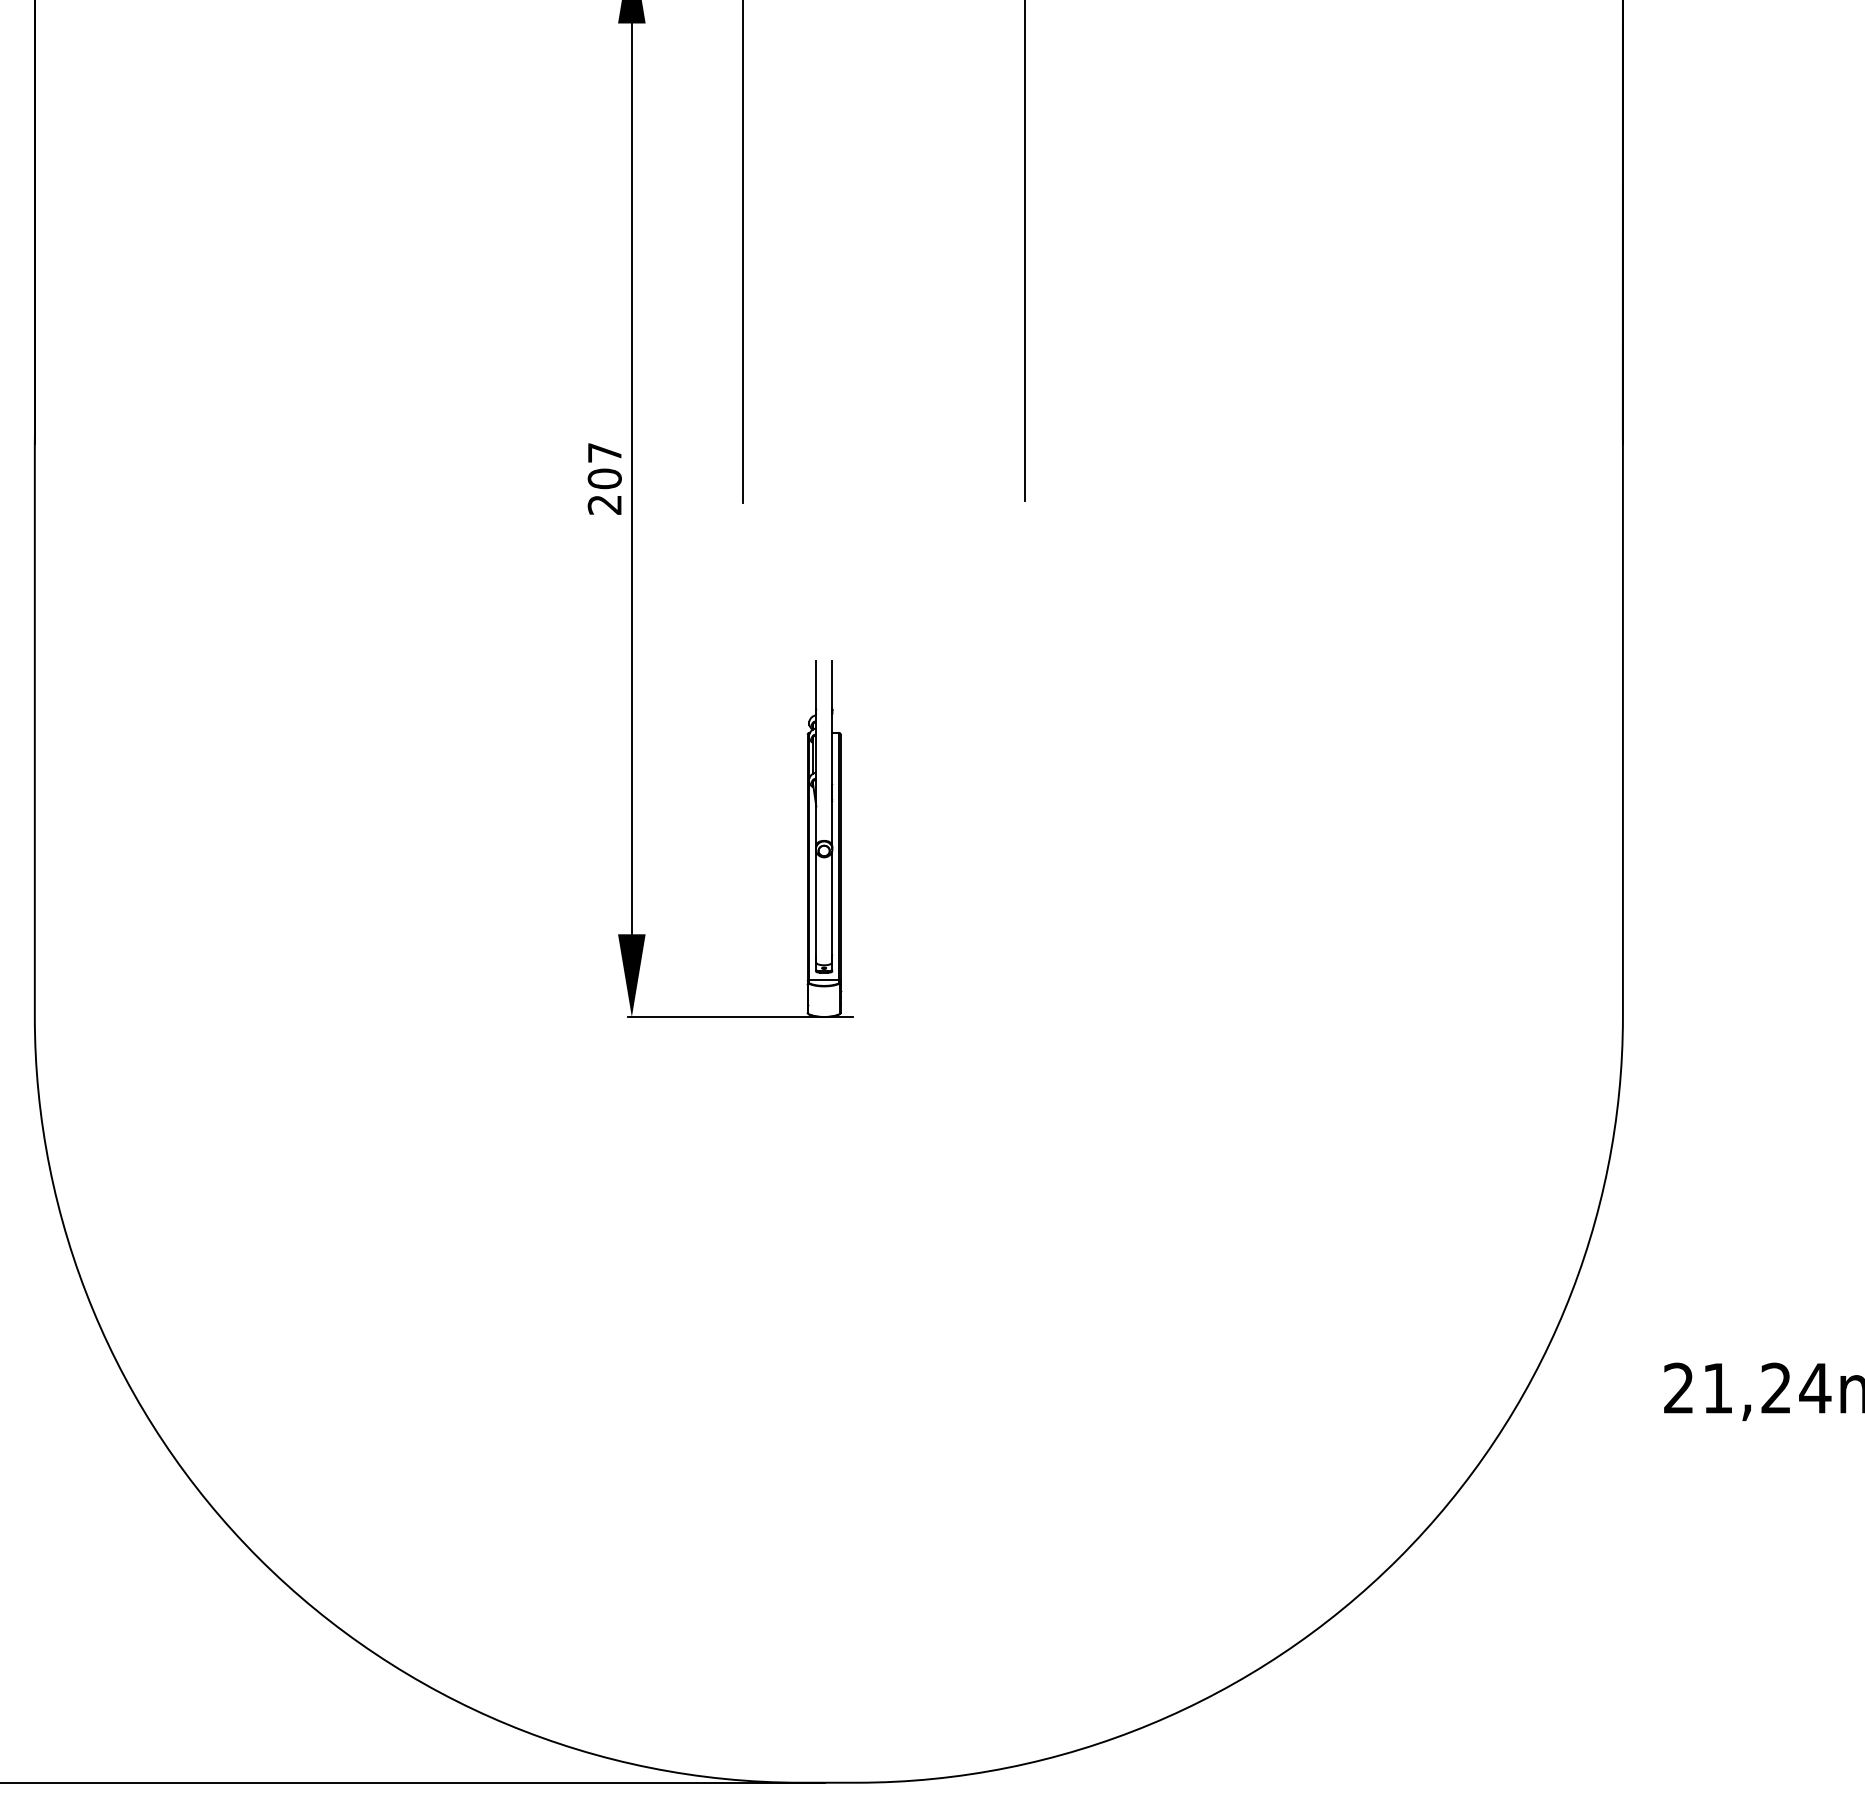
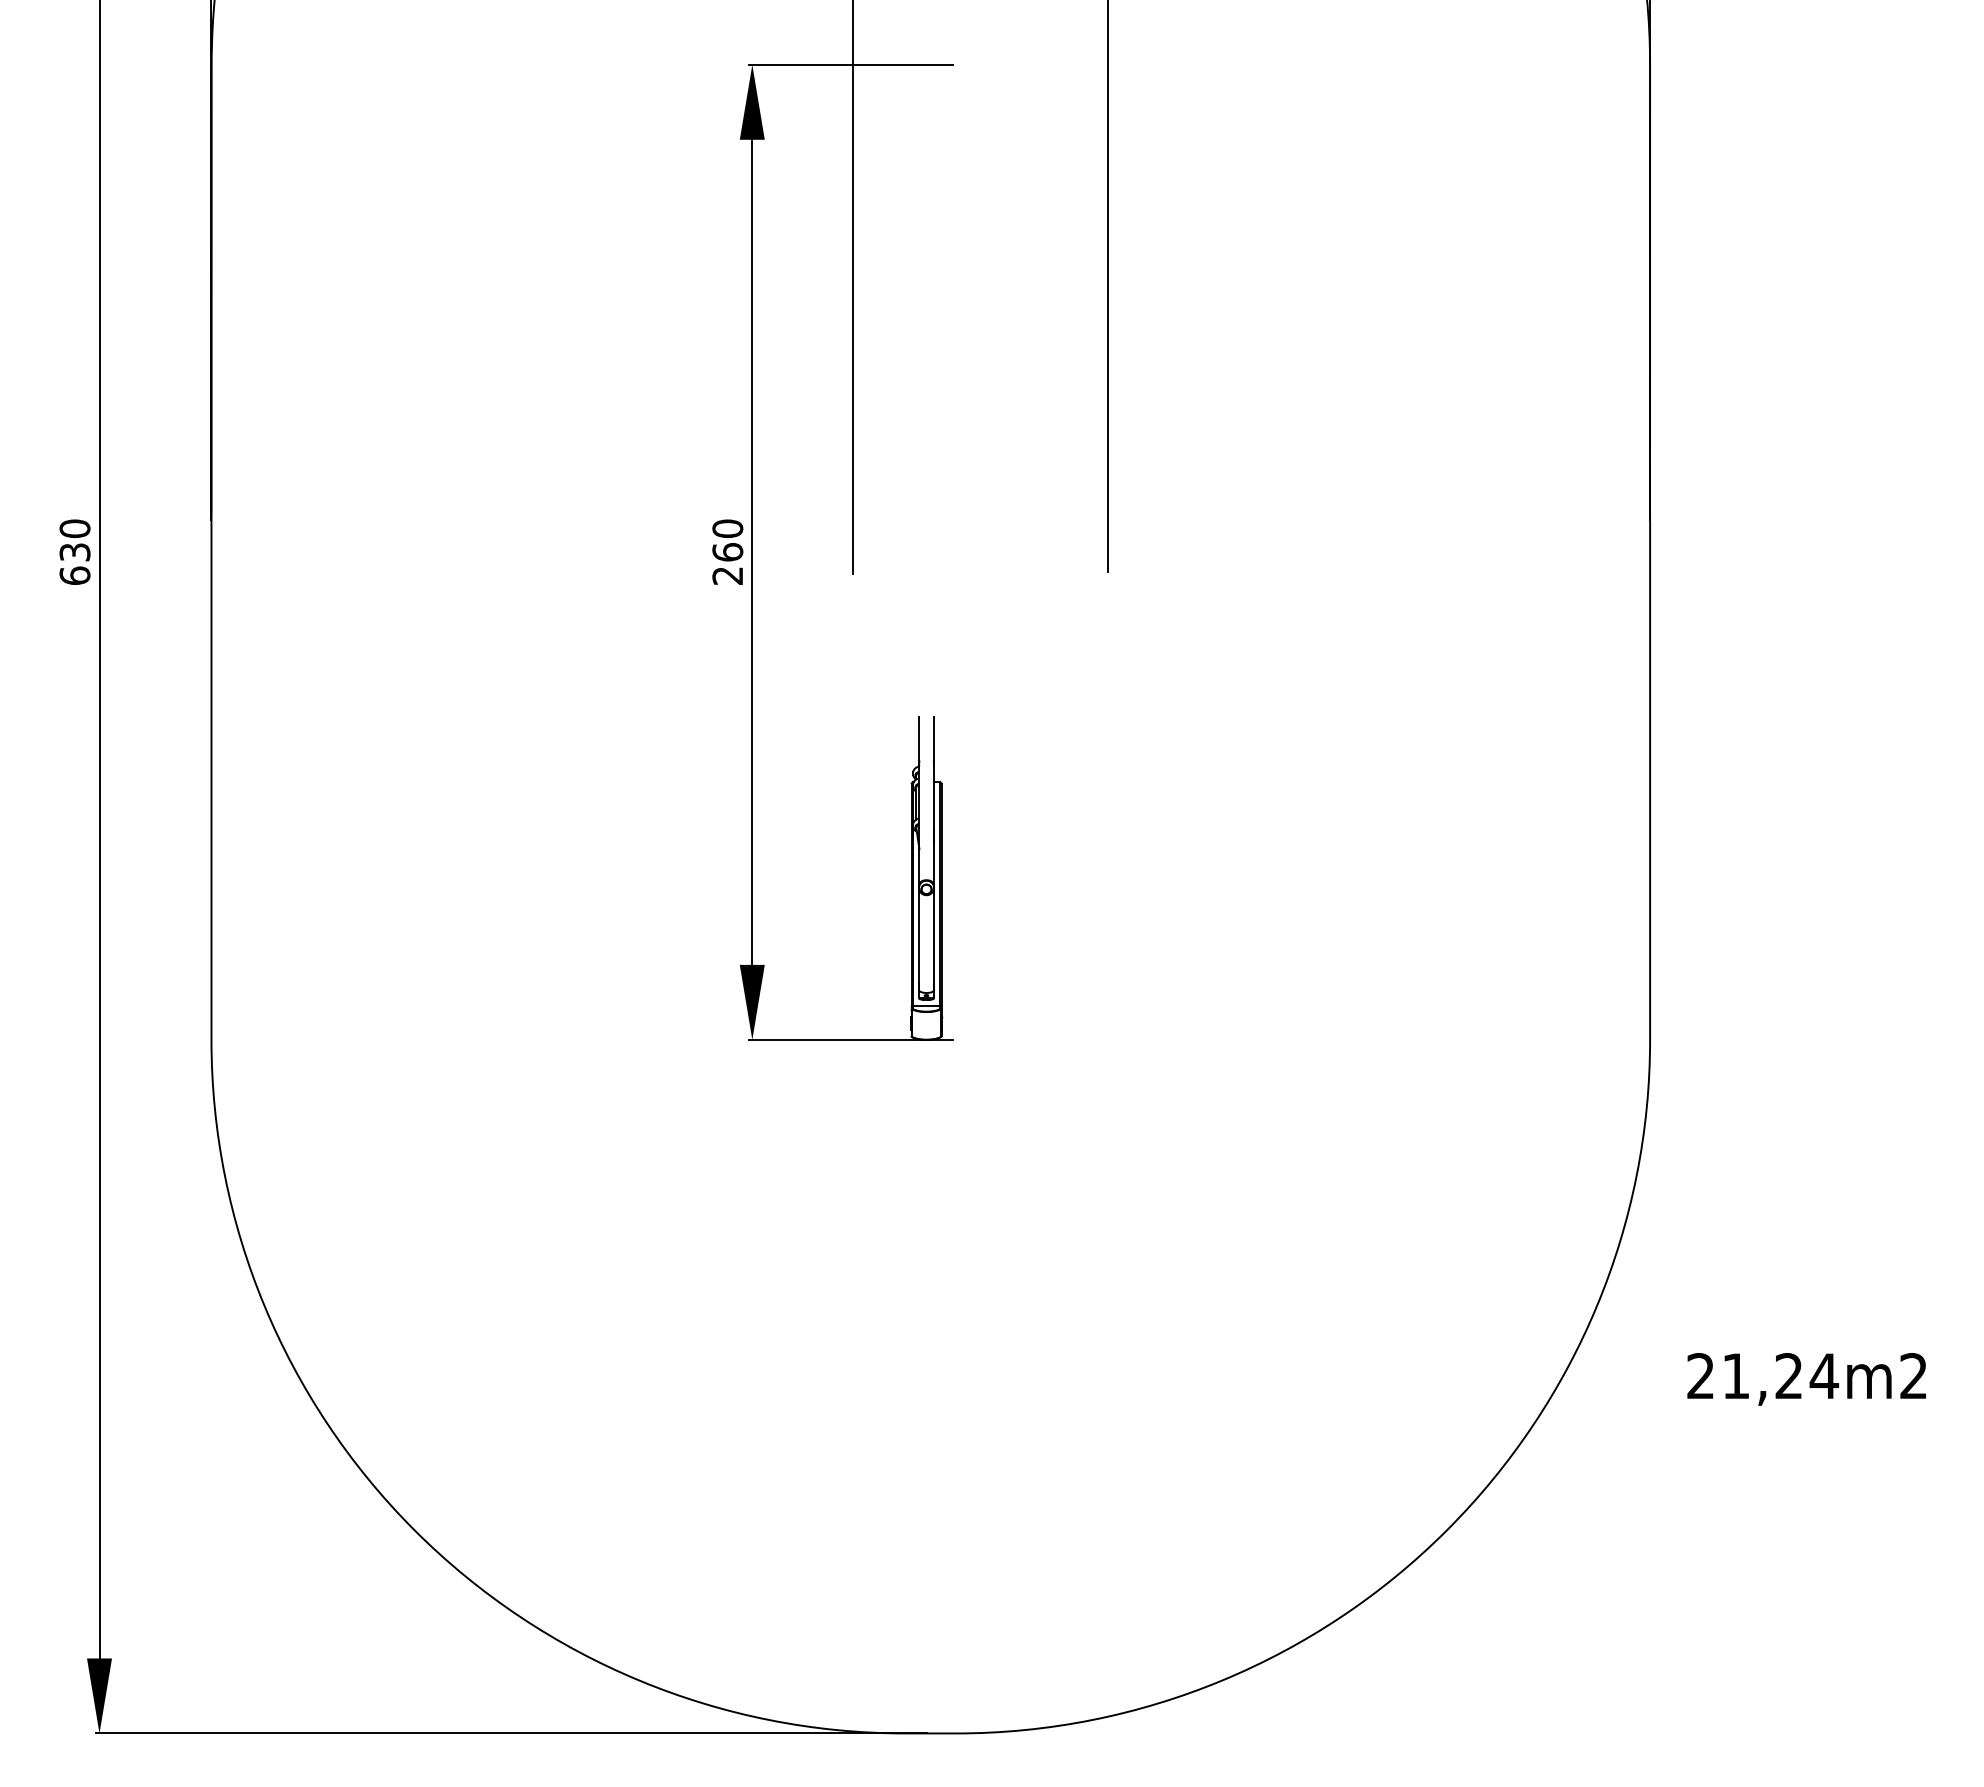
text: (604, 465) -> (727, 540), 207 -> 260

